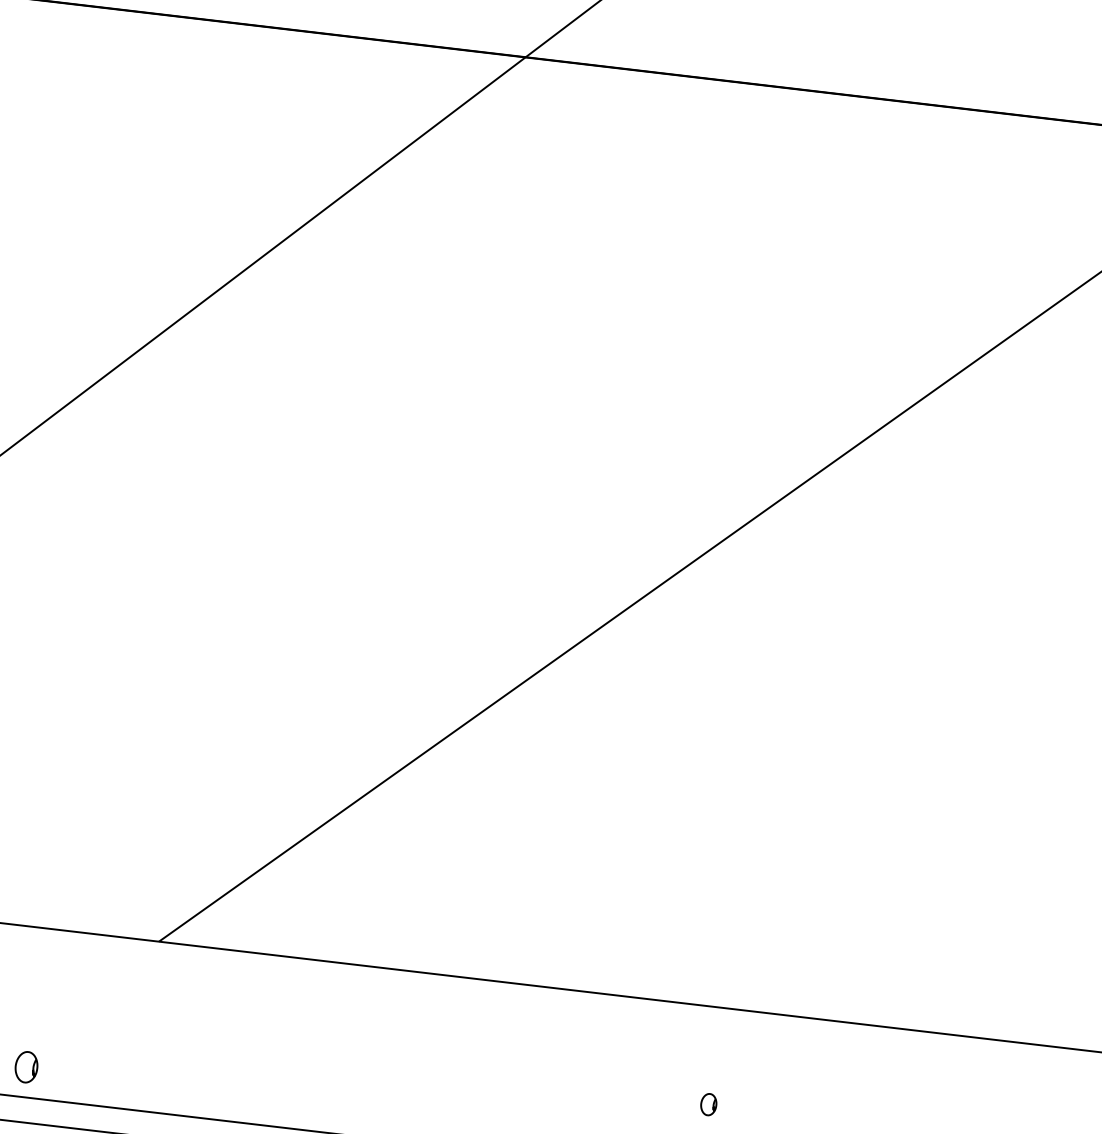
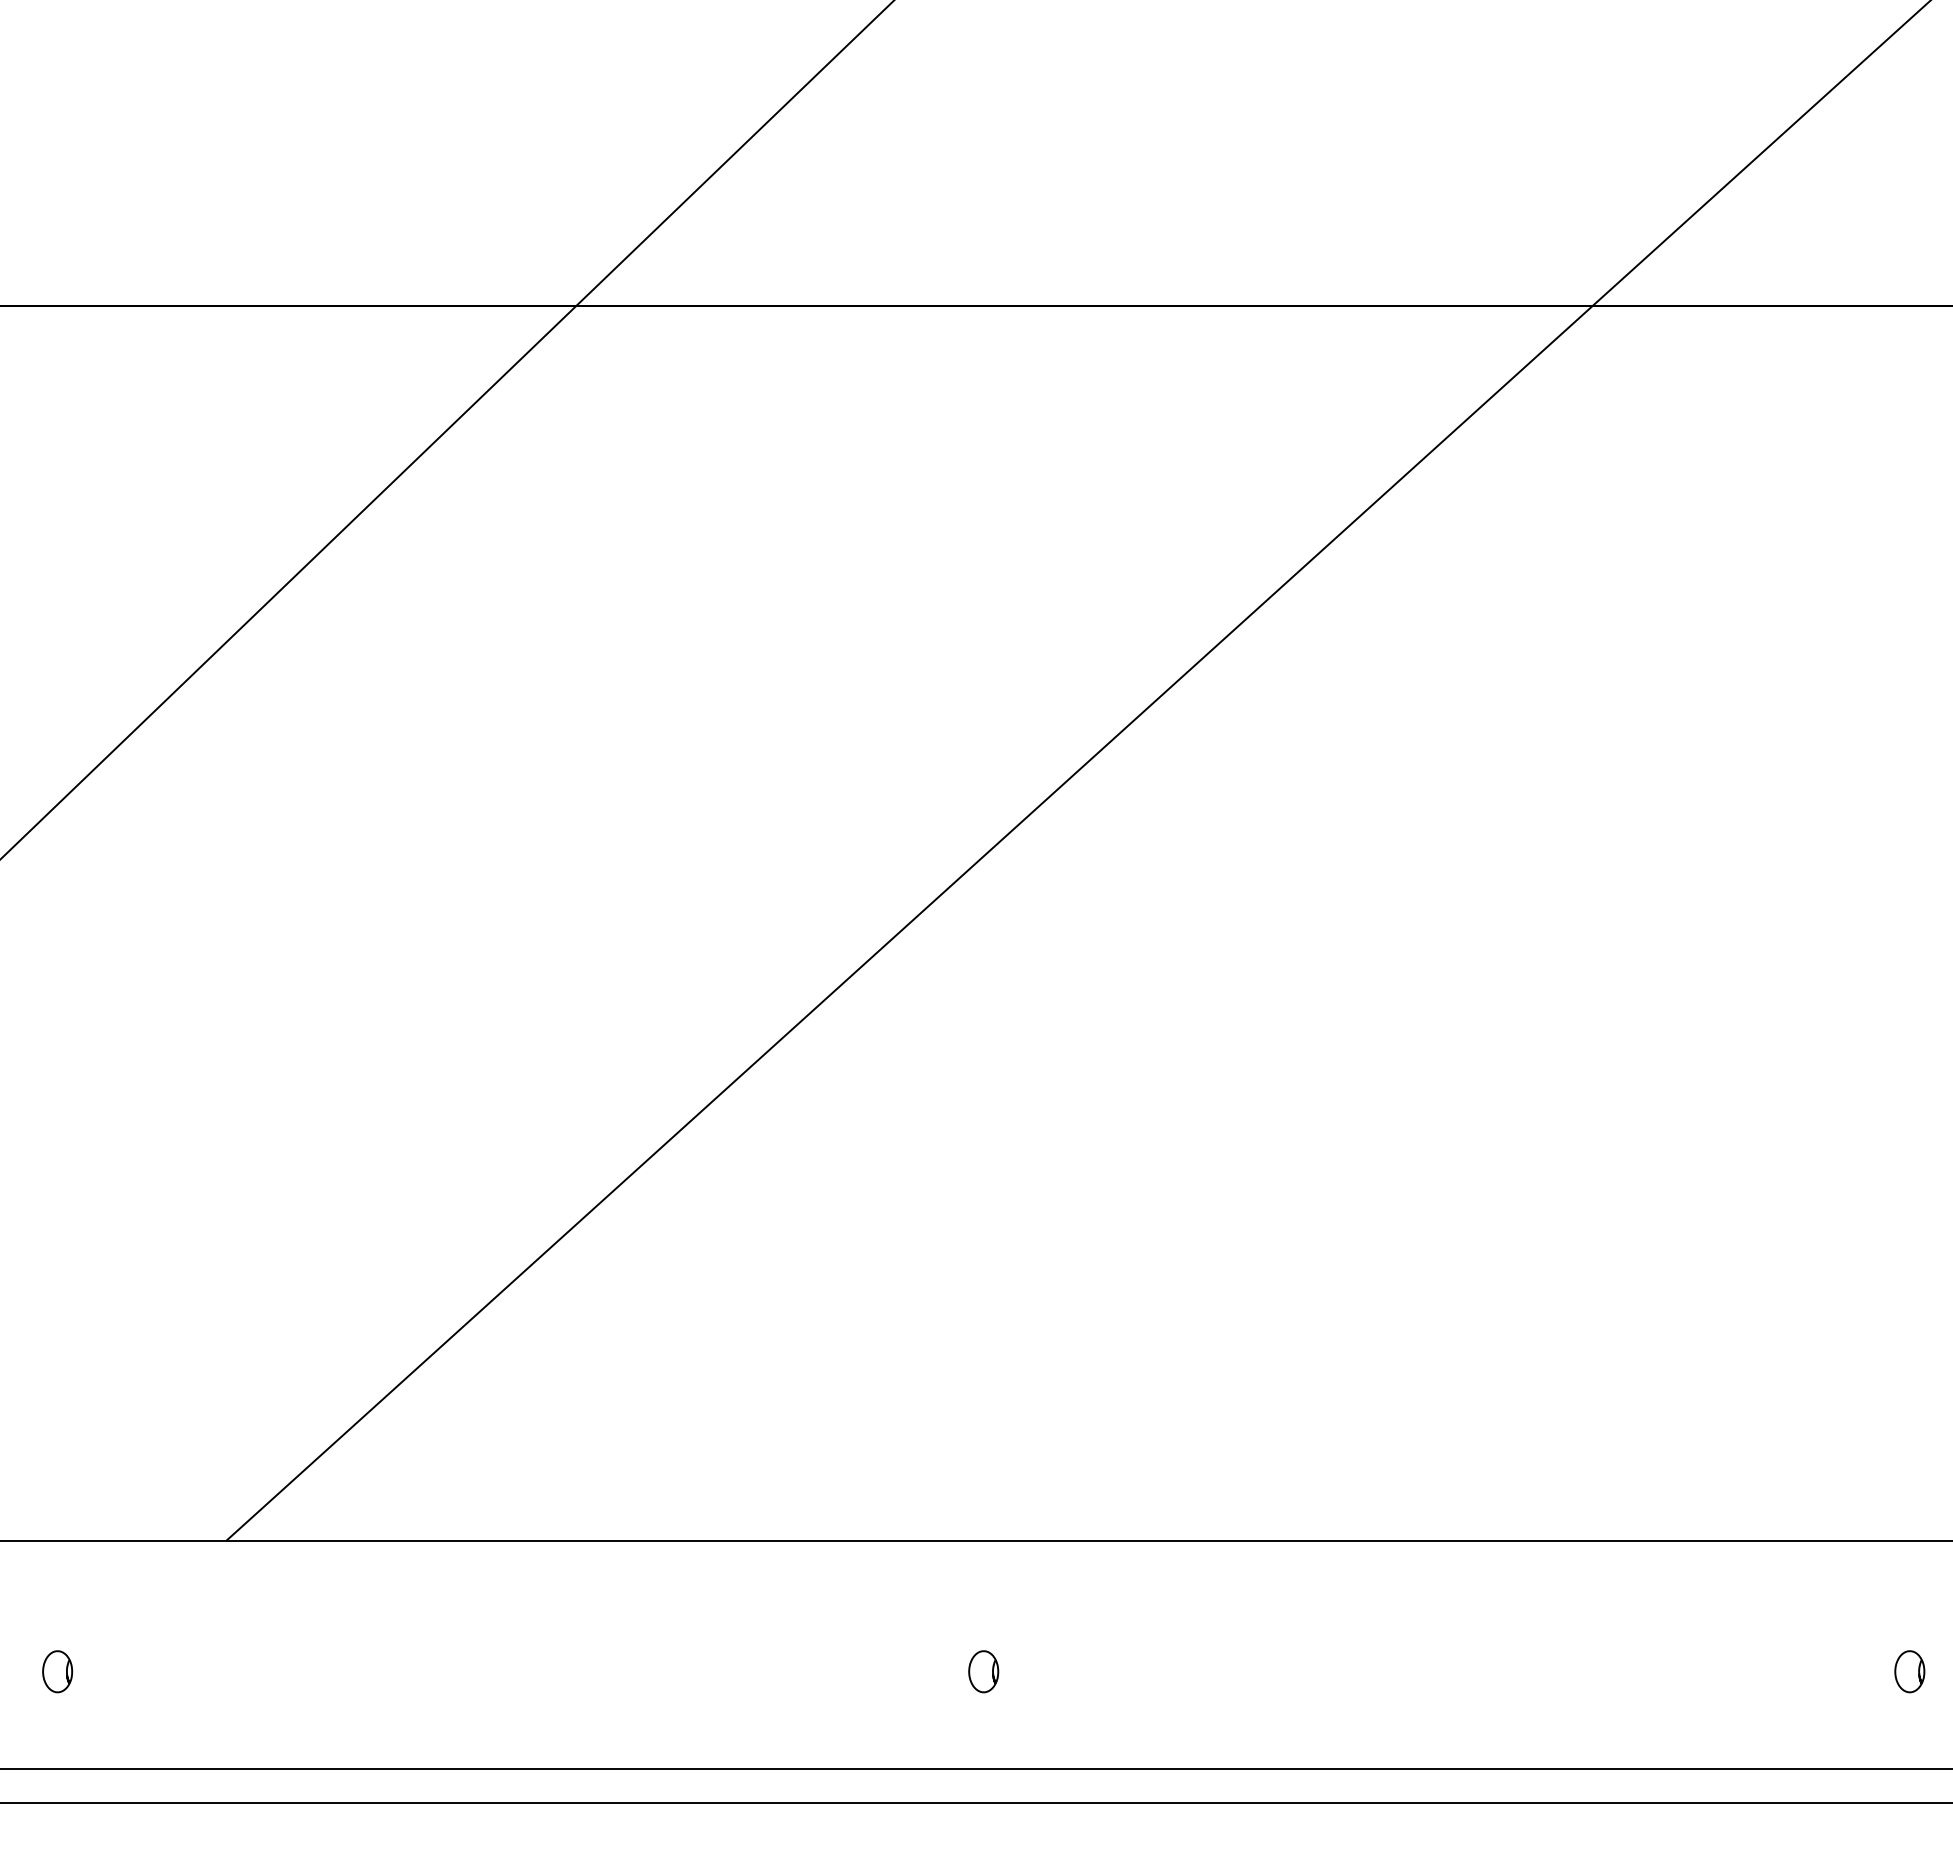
part: (26, 1067) -> (57, 1671), moved
part: (708, 1104) -> (983, 1671), size x1.43

